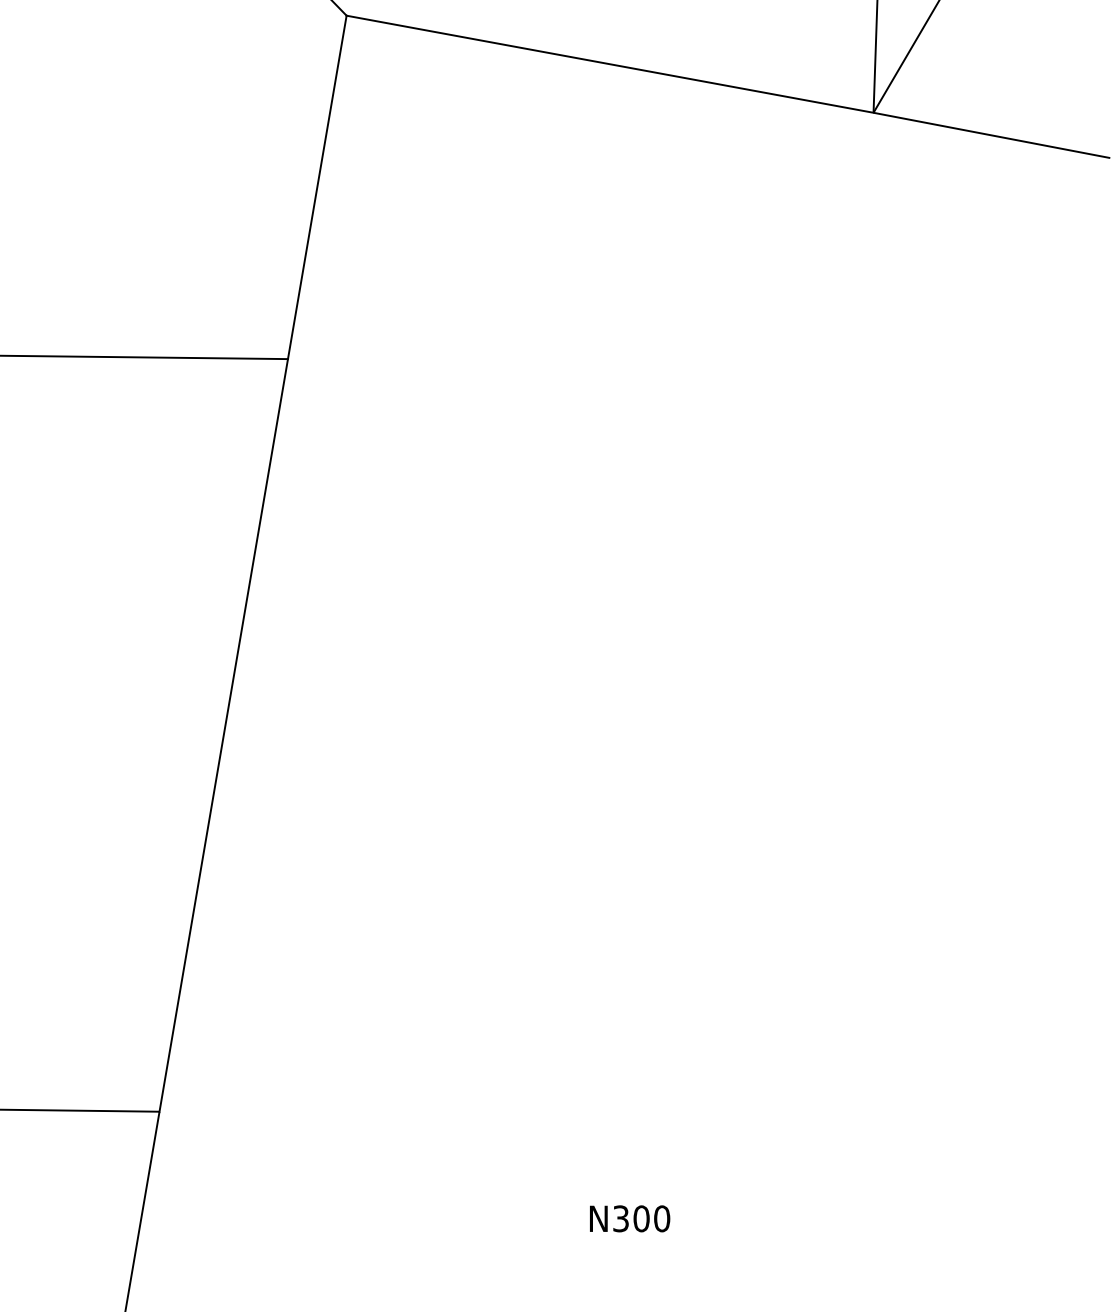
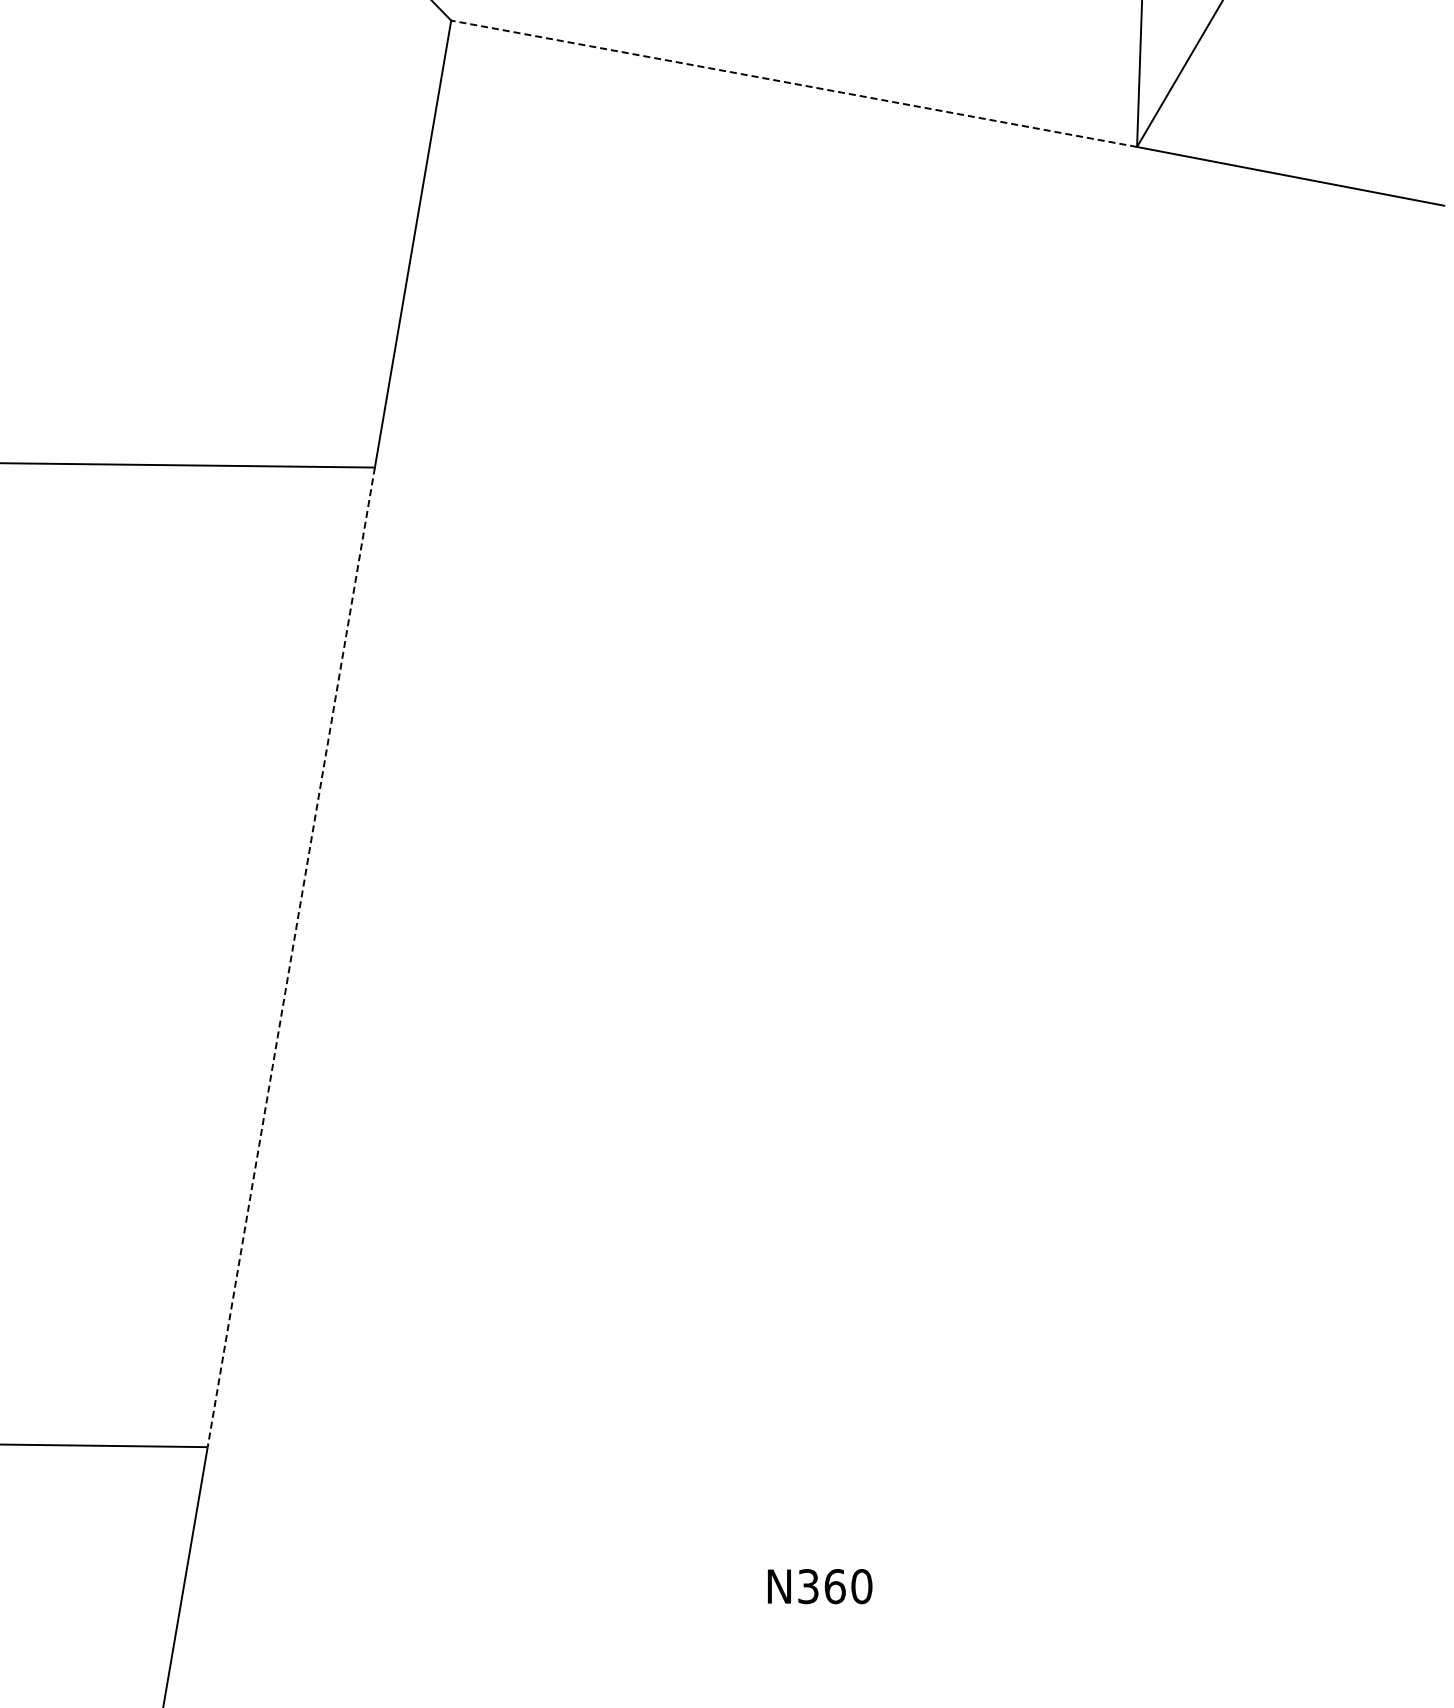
line: (610, 64) -> (794, 83), solid -> dashed
line: (223, 735) -> (291, 957), solid -> dashed
text: (641, 1218) -> (834, 1586), N300 -> N360

